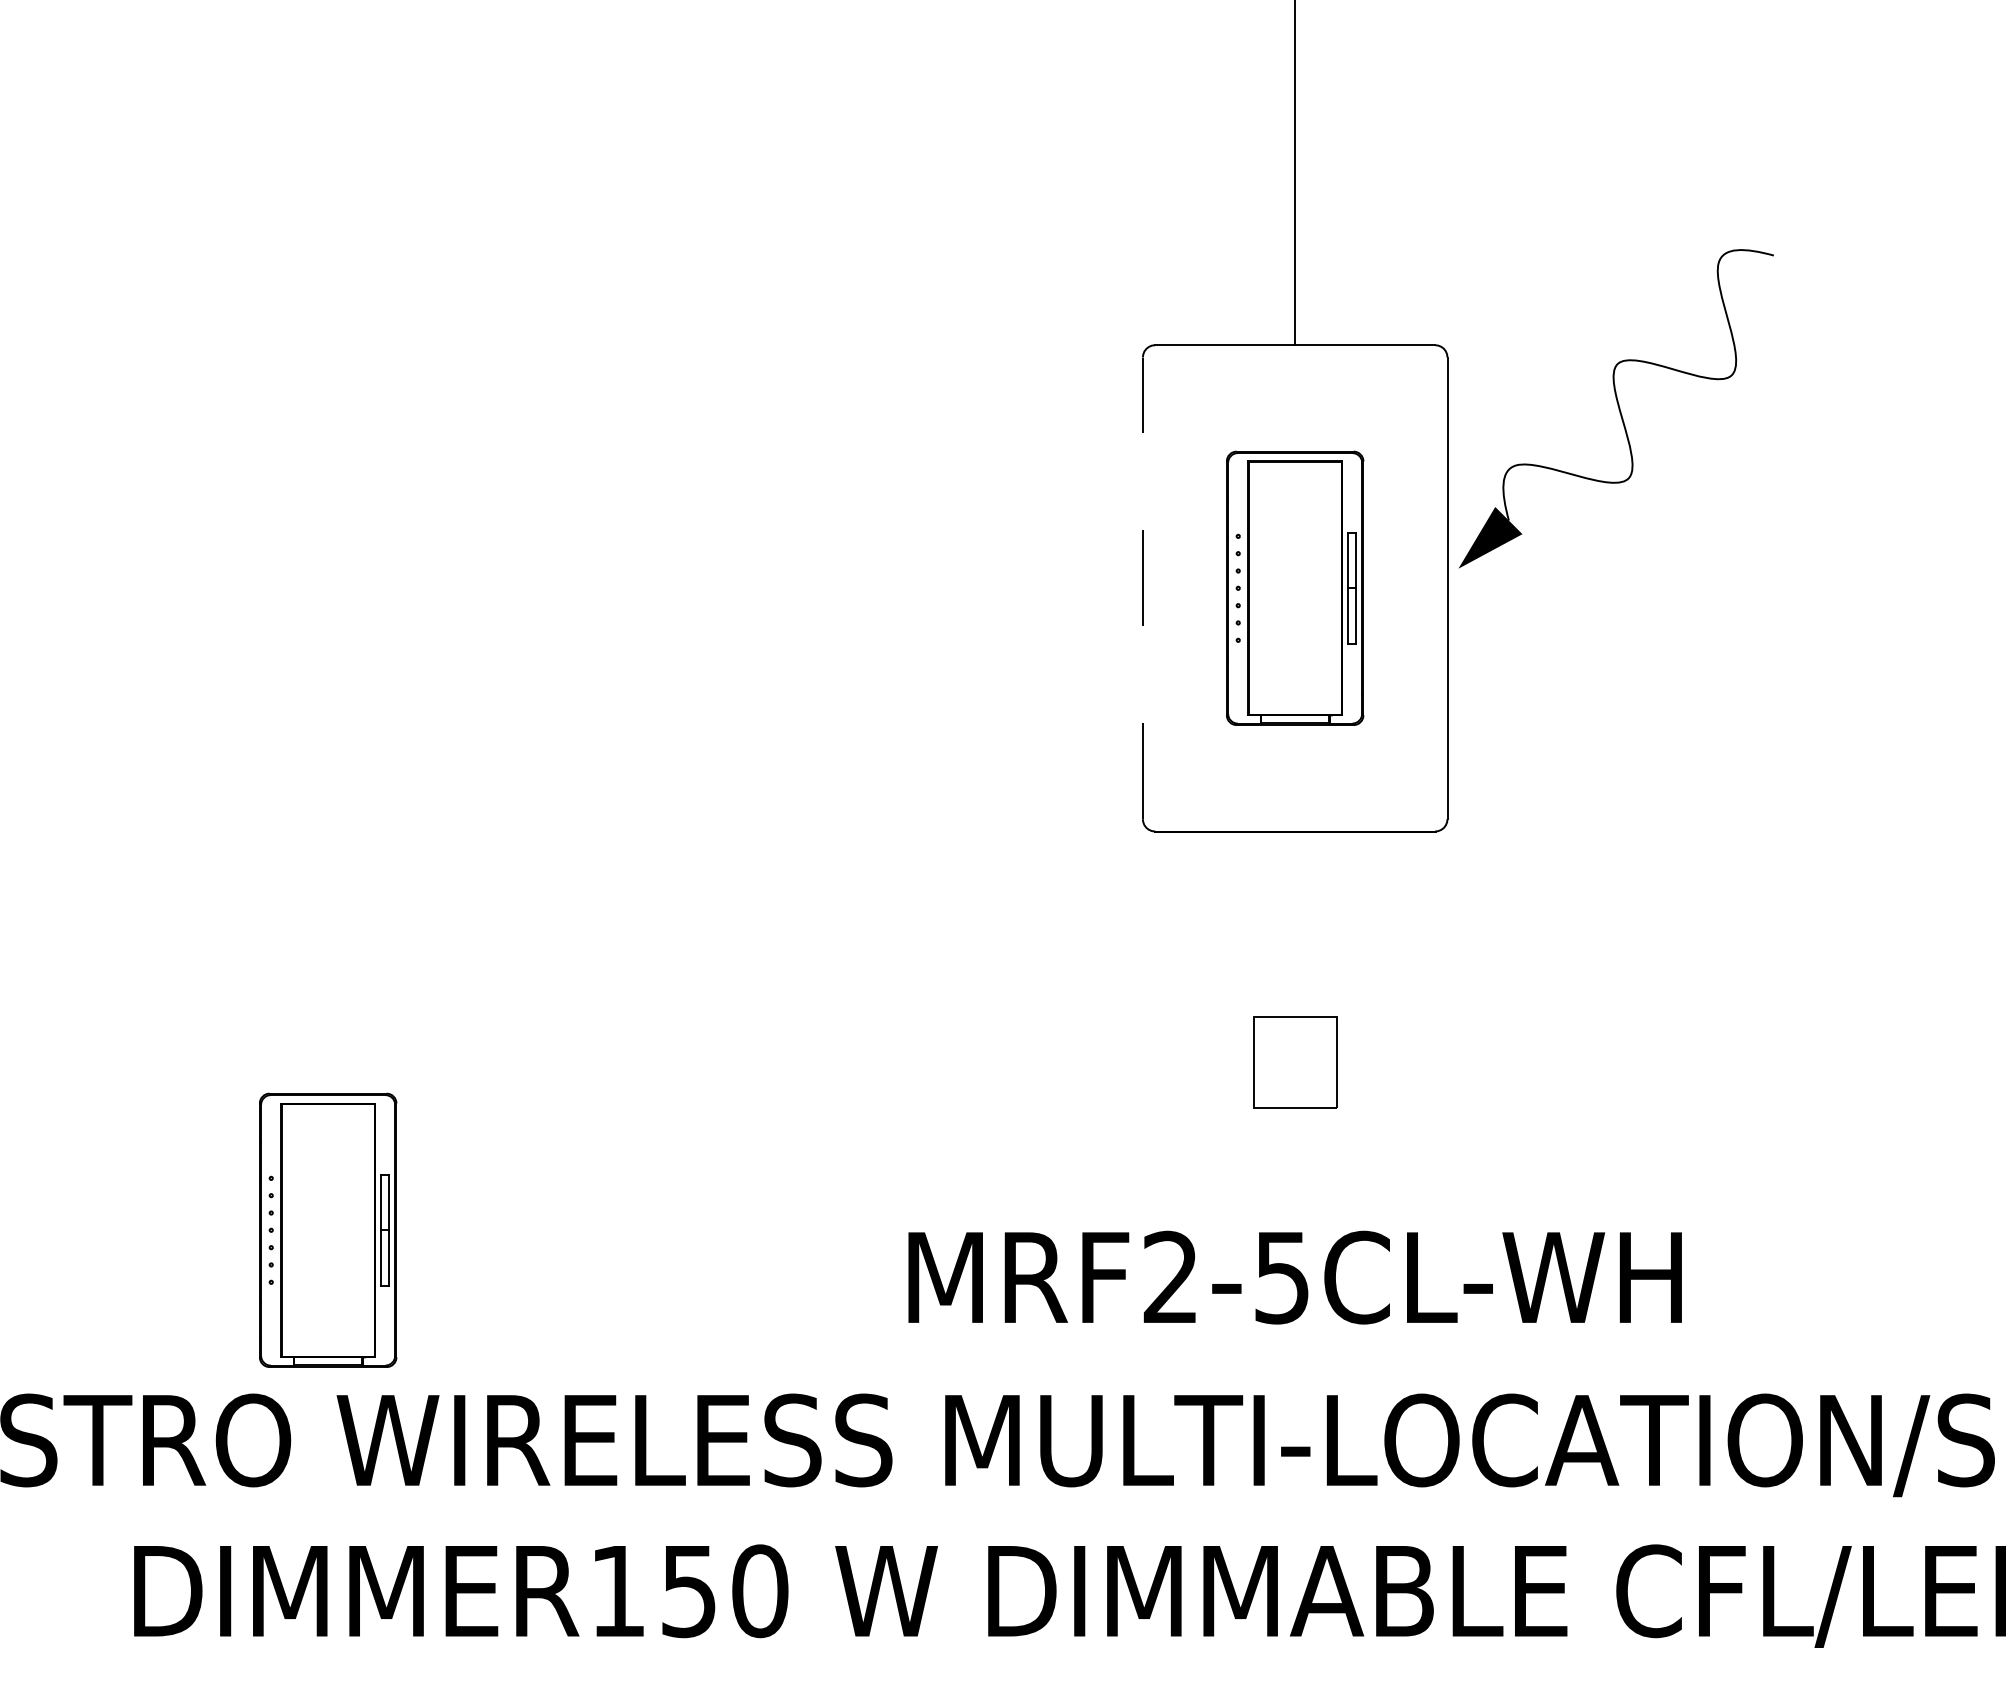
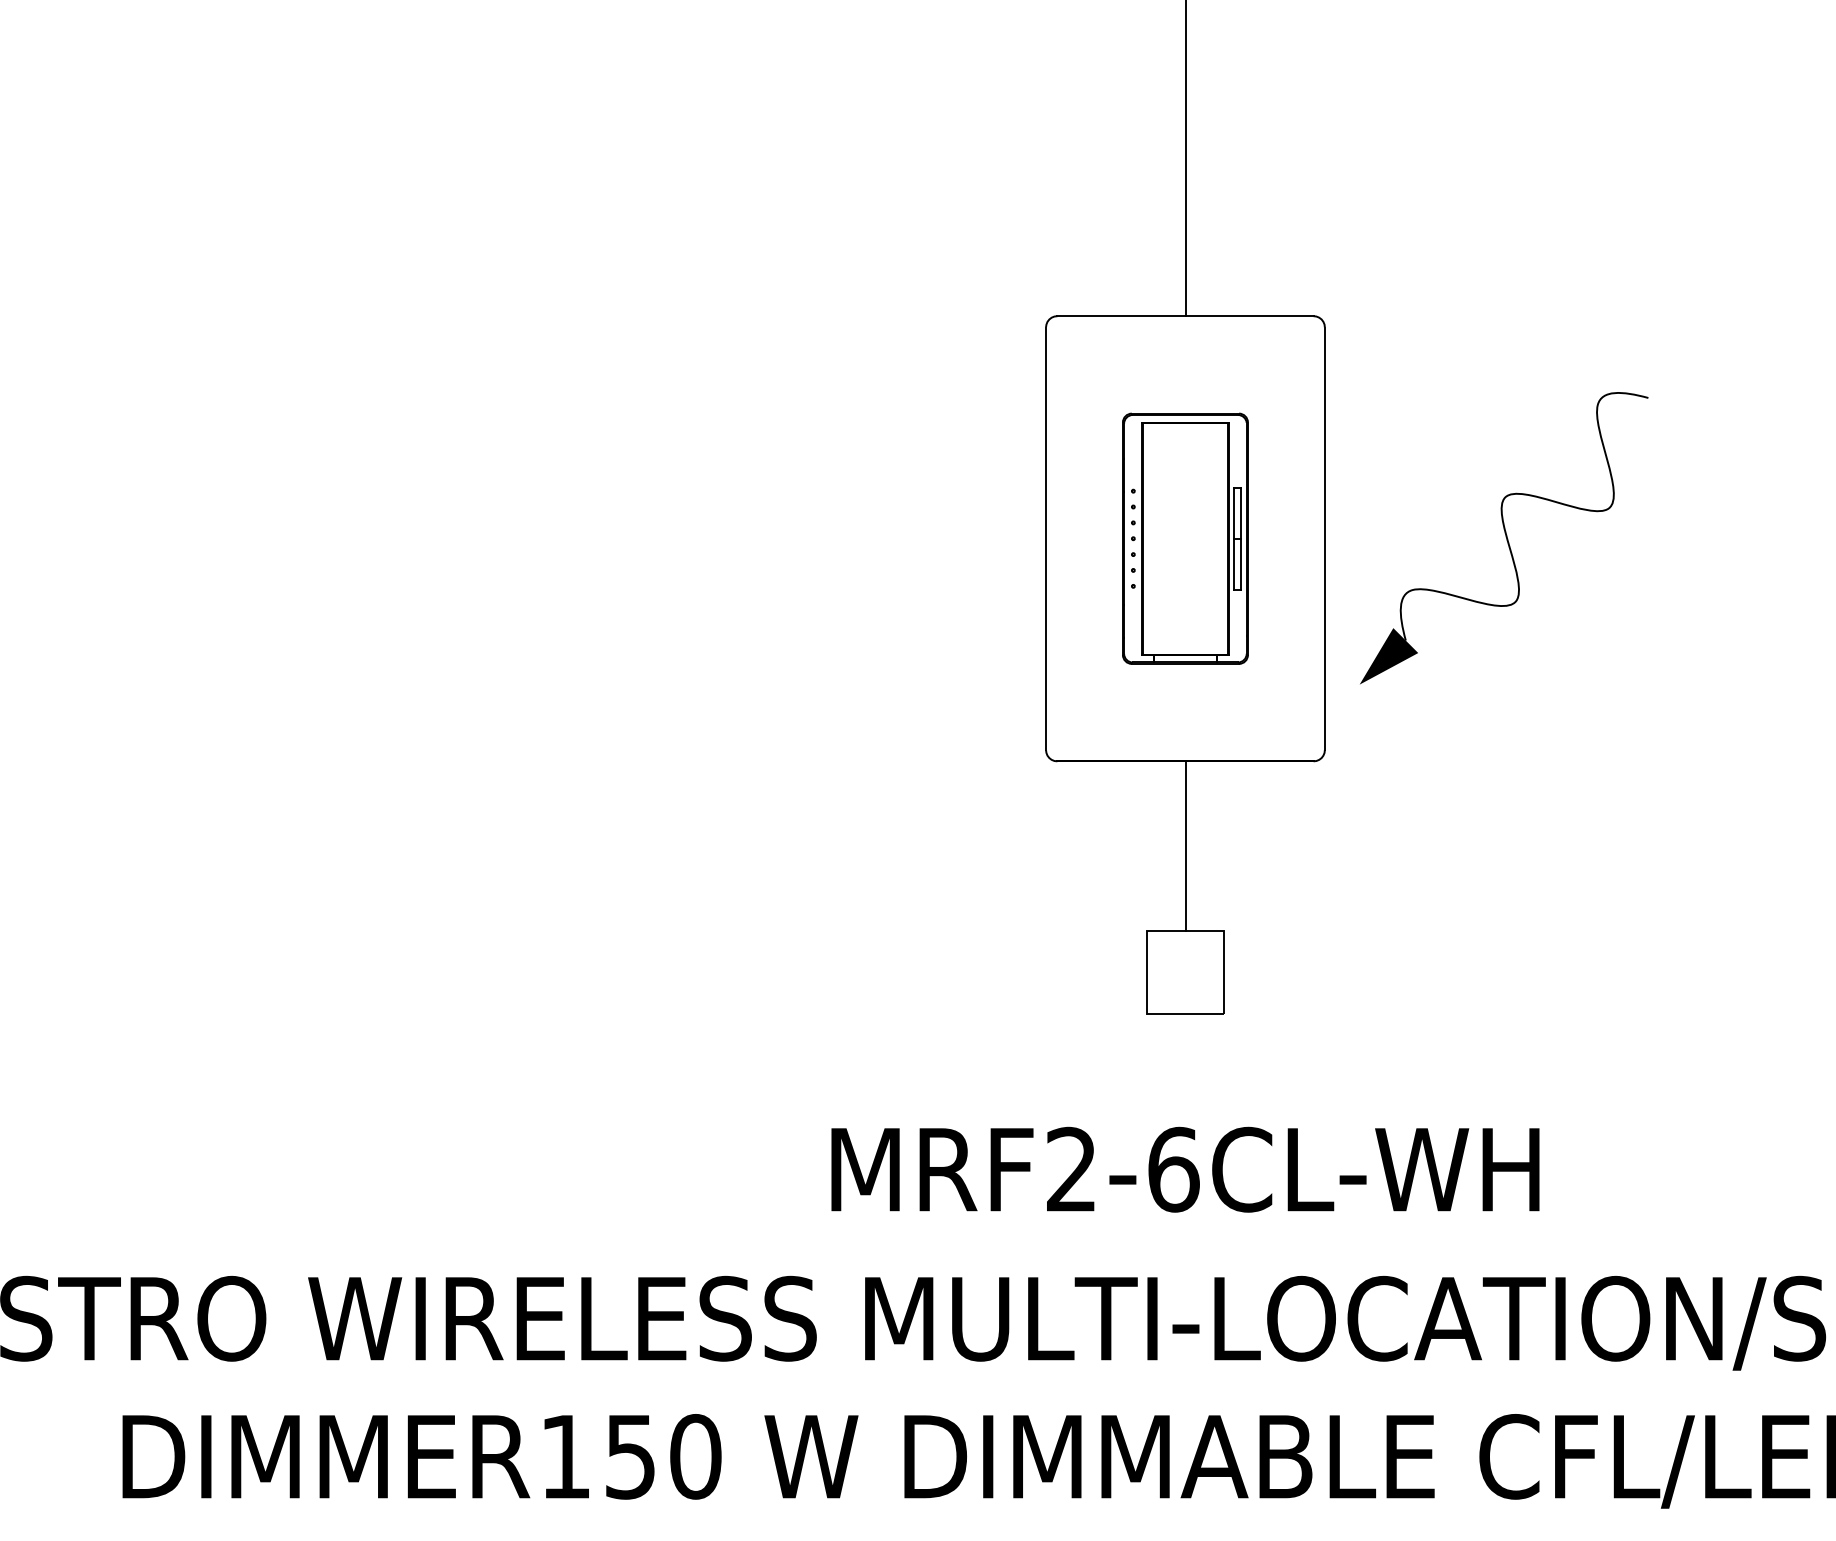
part: (1615, 408) -> (1503, 537), moved
line: (1142, 588) -> (1045, 538), dashed -> solid
line: (1295, 923) -> (1185, 845), added
part: (328, 1229) -> (300, 1125), removed
text: (1282, 1277) -> (1173, 1169), MRF2-5CL-WH -> MRF2-6CL-WH

